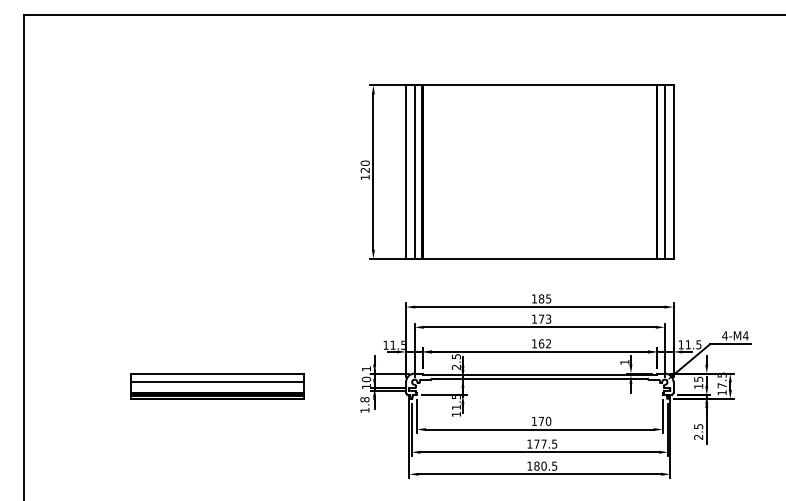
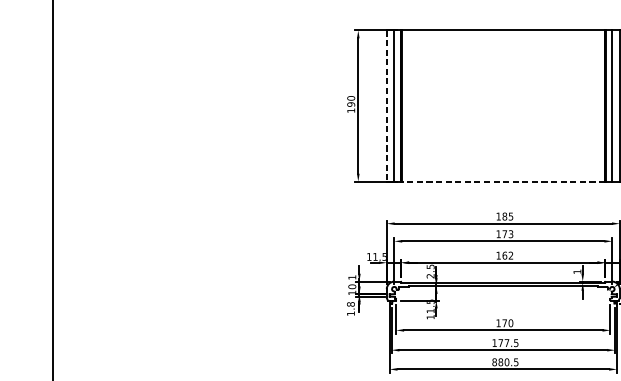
text: (364, 170) -> (350, 104), 120 -> 190
line: (406, 172) -> (387, 106), solid -> dashed
line: (539, 258) -> (503, 181), solid -> dashed
part: (217, 386) -> (222, 292), removed
text: (529, 465) -> (494, 361), 180.5 -> 880.5

